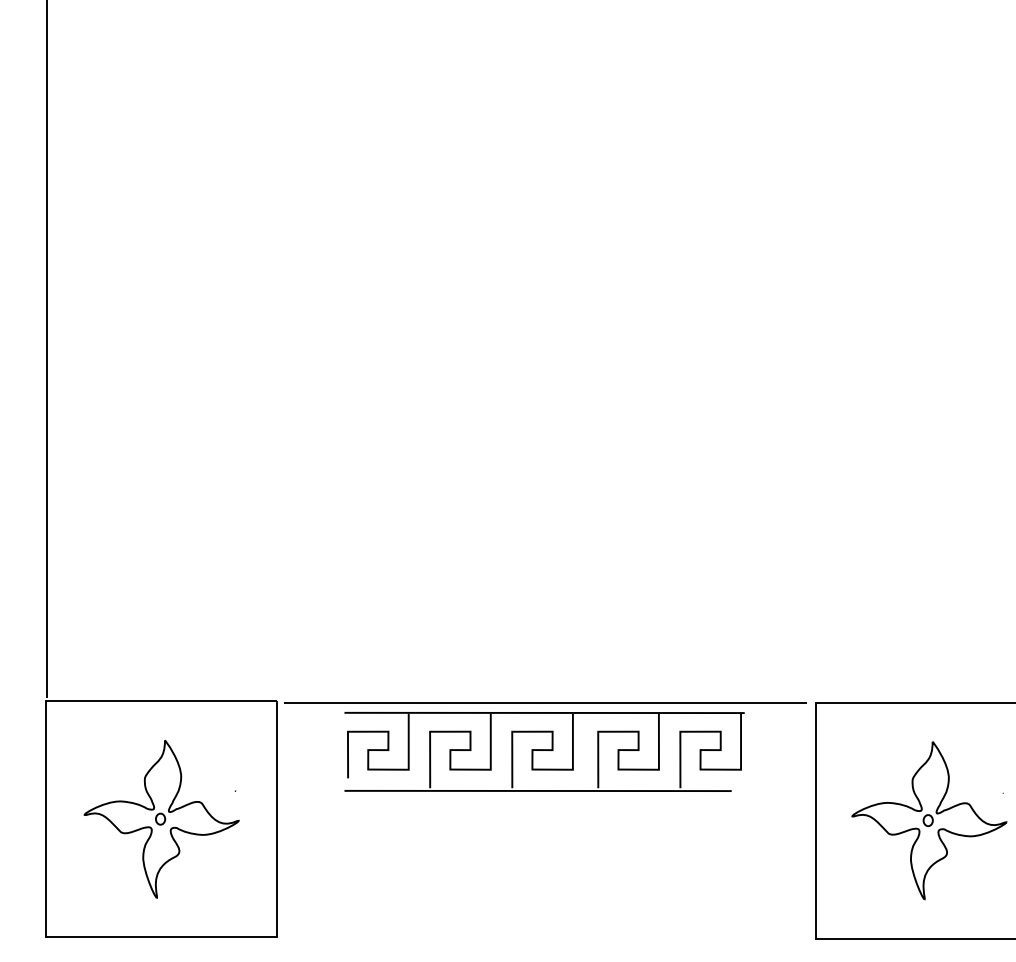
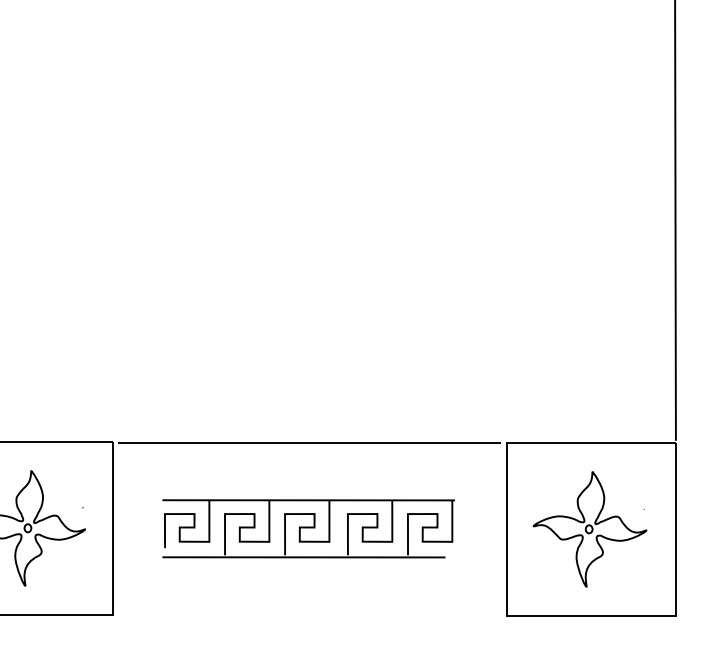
part: (544, 751) -> (308, 528), moved

